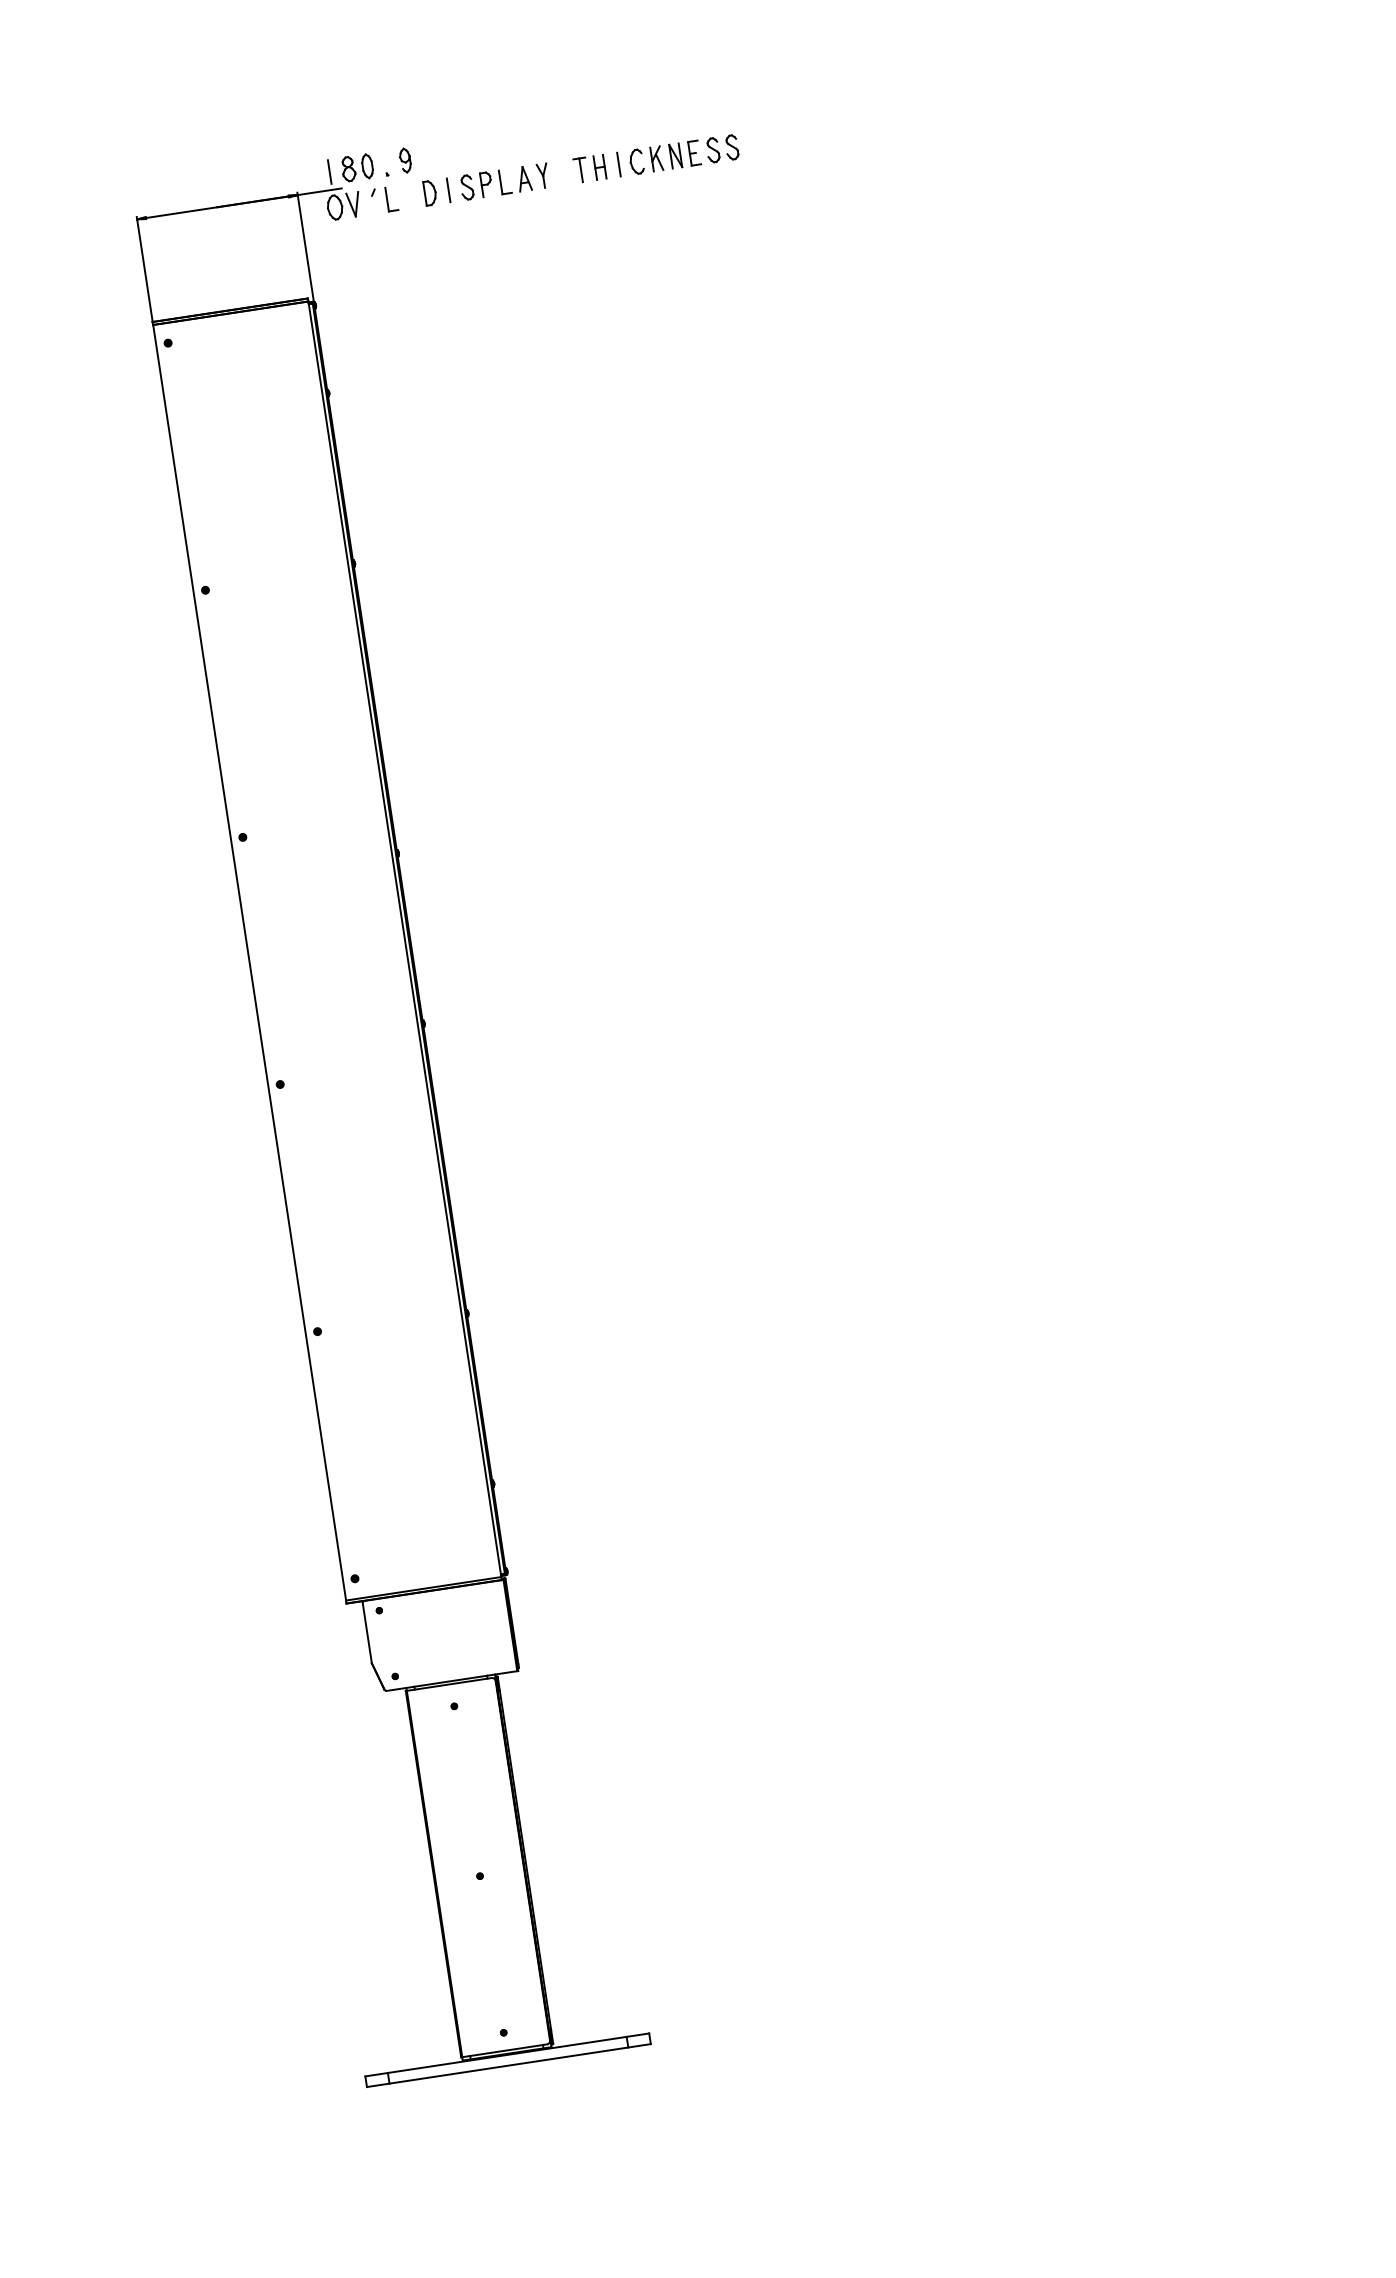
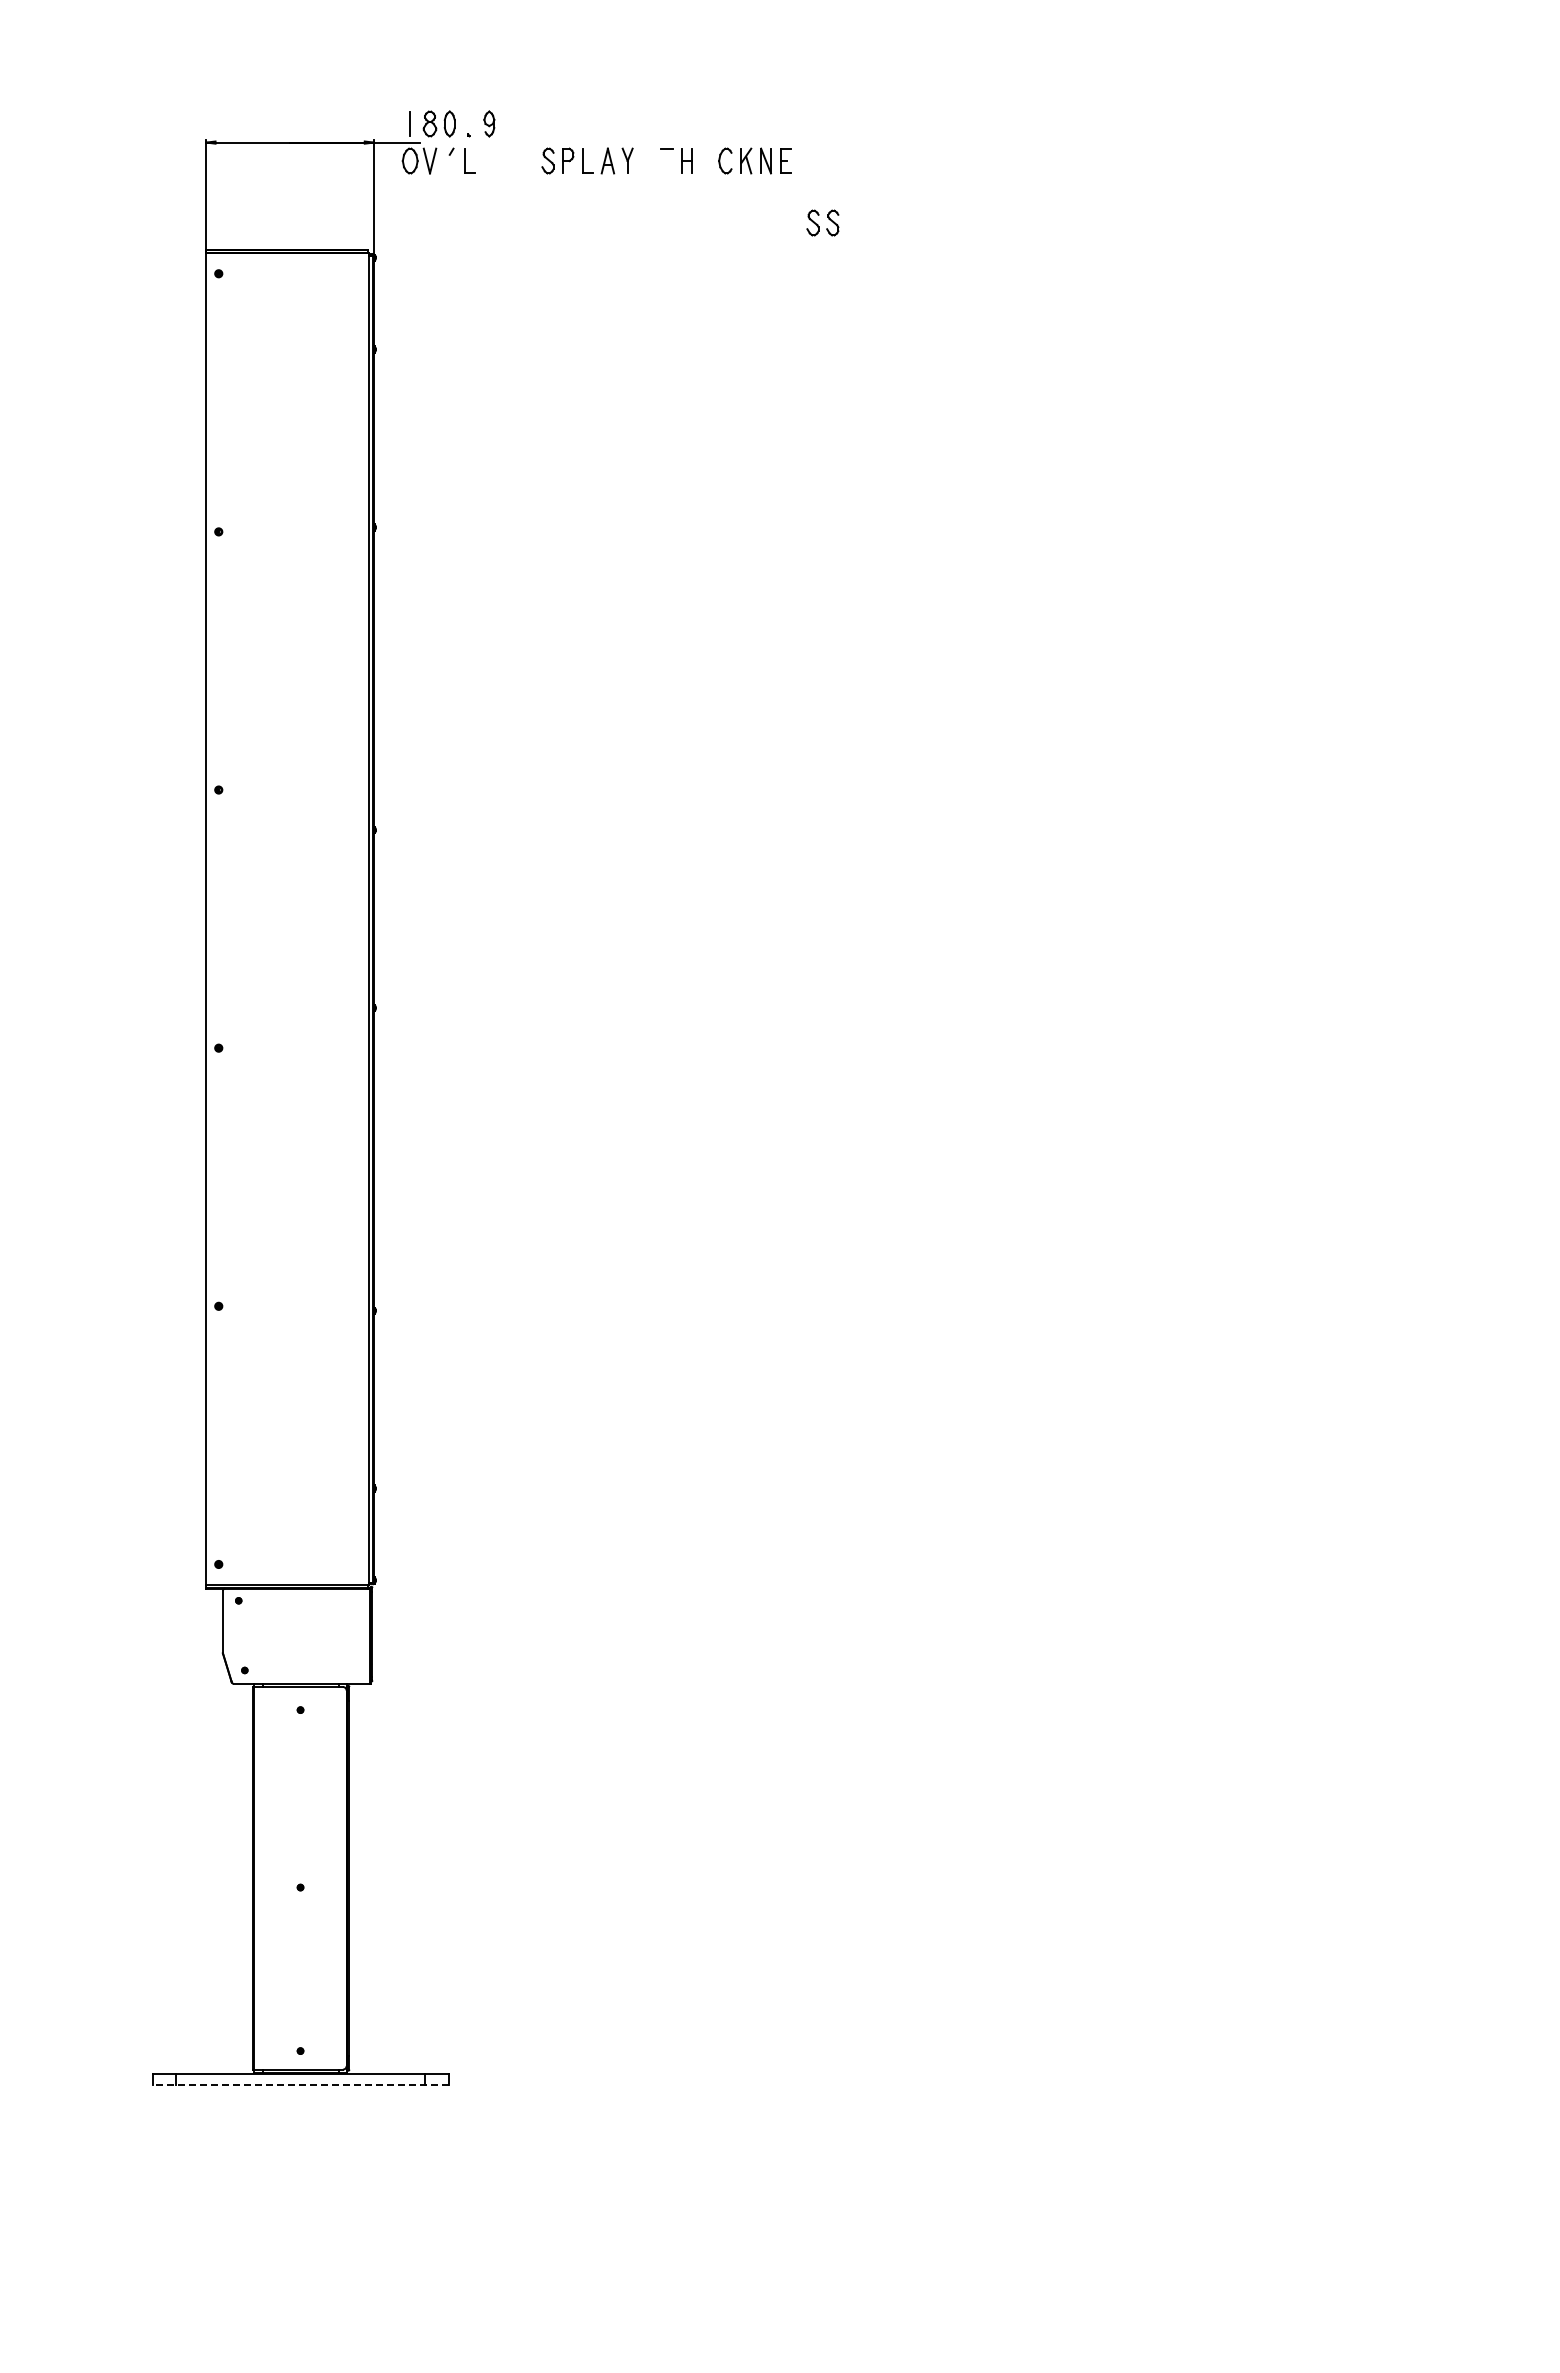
part: (722, 148) -> (822, 222), moved
line: (618, 164) -> (706, 160), removed
line: (581, 169) -> (667, 160), removed
line: (448, 189) -> (528, 160), removed
part: (430, 192) -> (509, 160), removed
line: (508, 2065) -> (300, 2085), solid -> dashed

